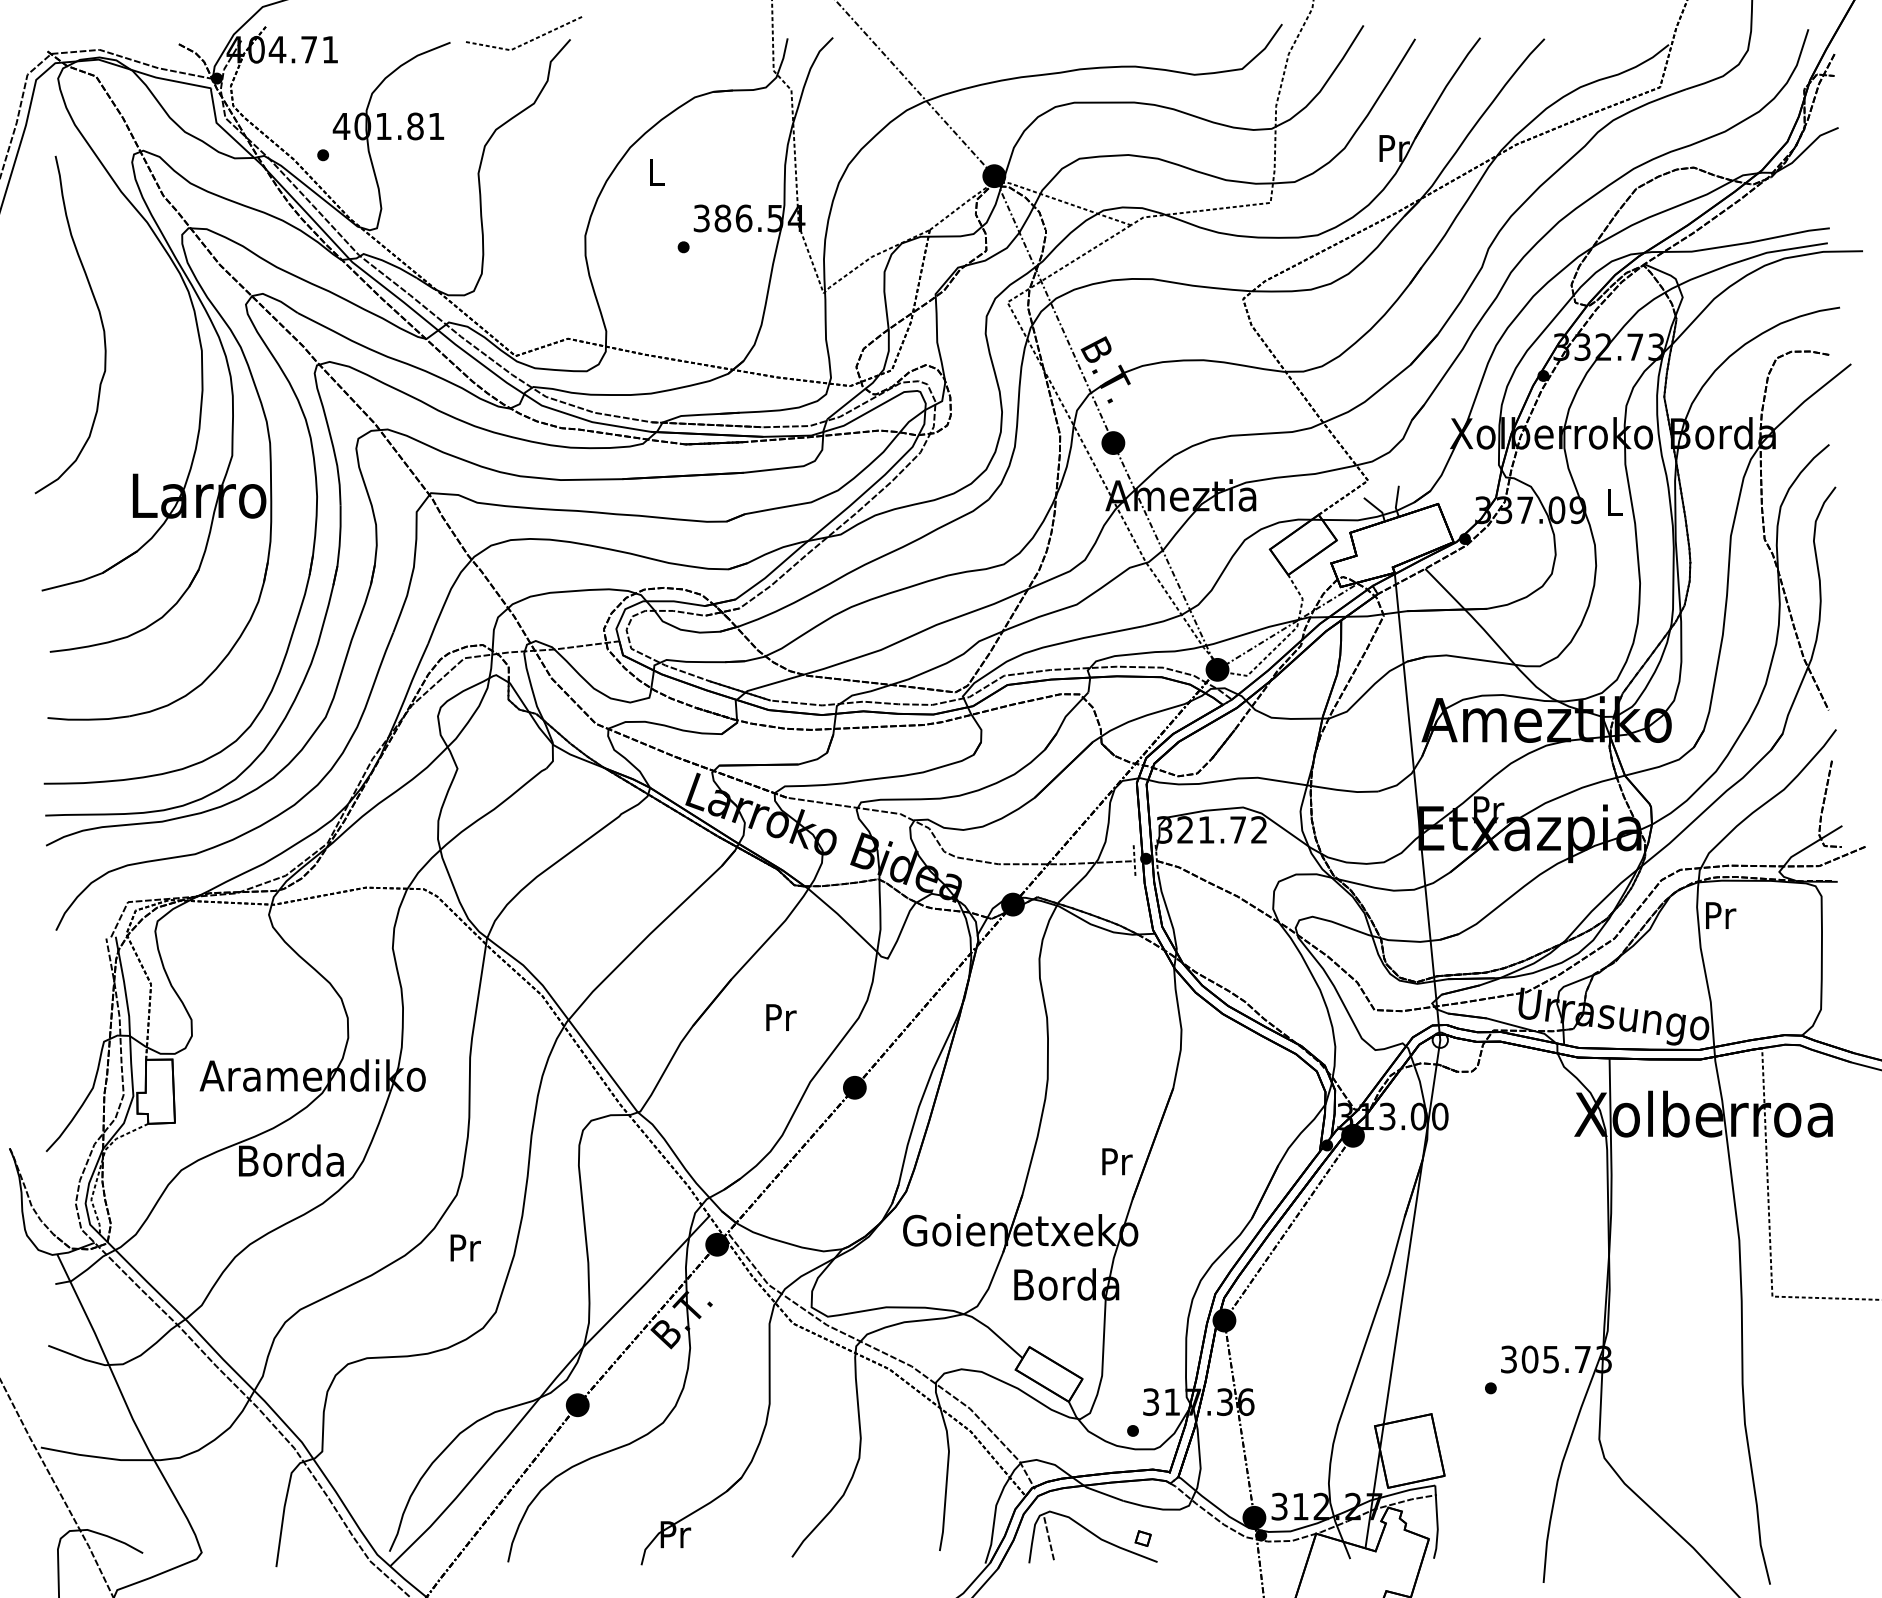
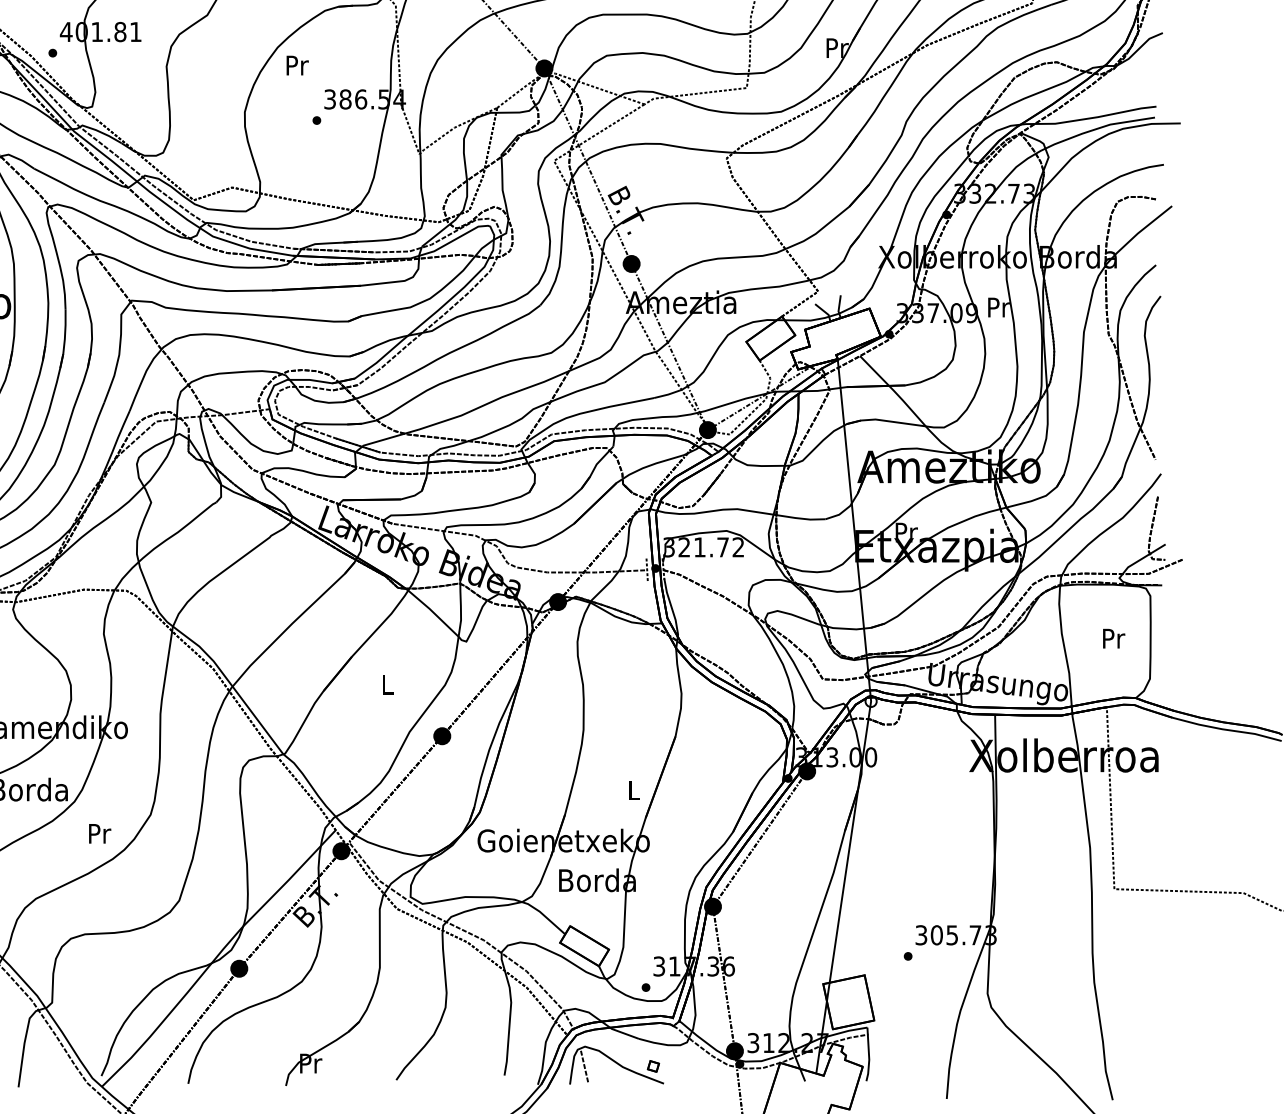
text: (657, 171) -> (297, 65), L -> Pr
text: (1614, 502) -> (998, 307), L -> Pr
text: (1721, 915) -> (1114, 638), moved
text: (781, 1017) -> (388, 684), Pr -> L
text: (1117, 1161) -> (634, 790), Pr -> L
text: (465, 1247) -> (99, 833), moved

